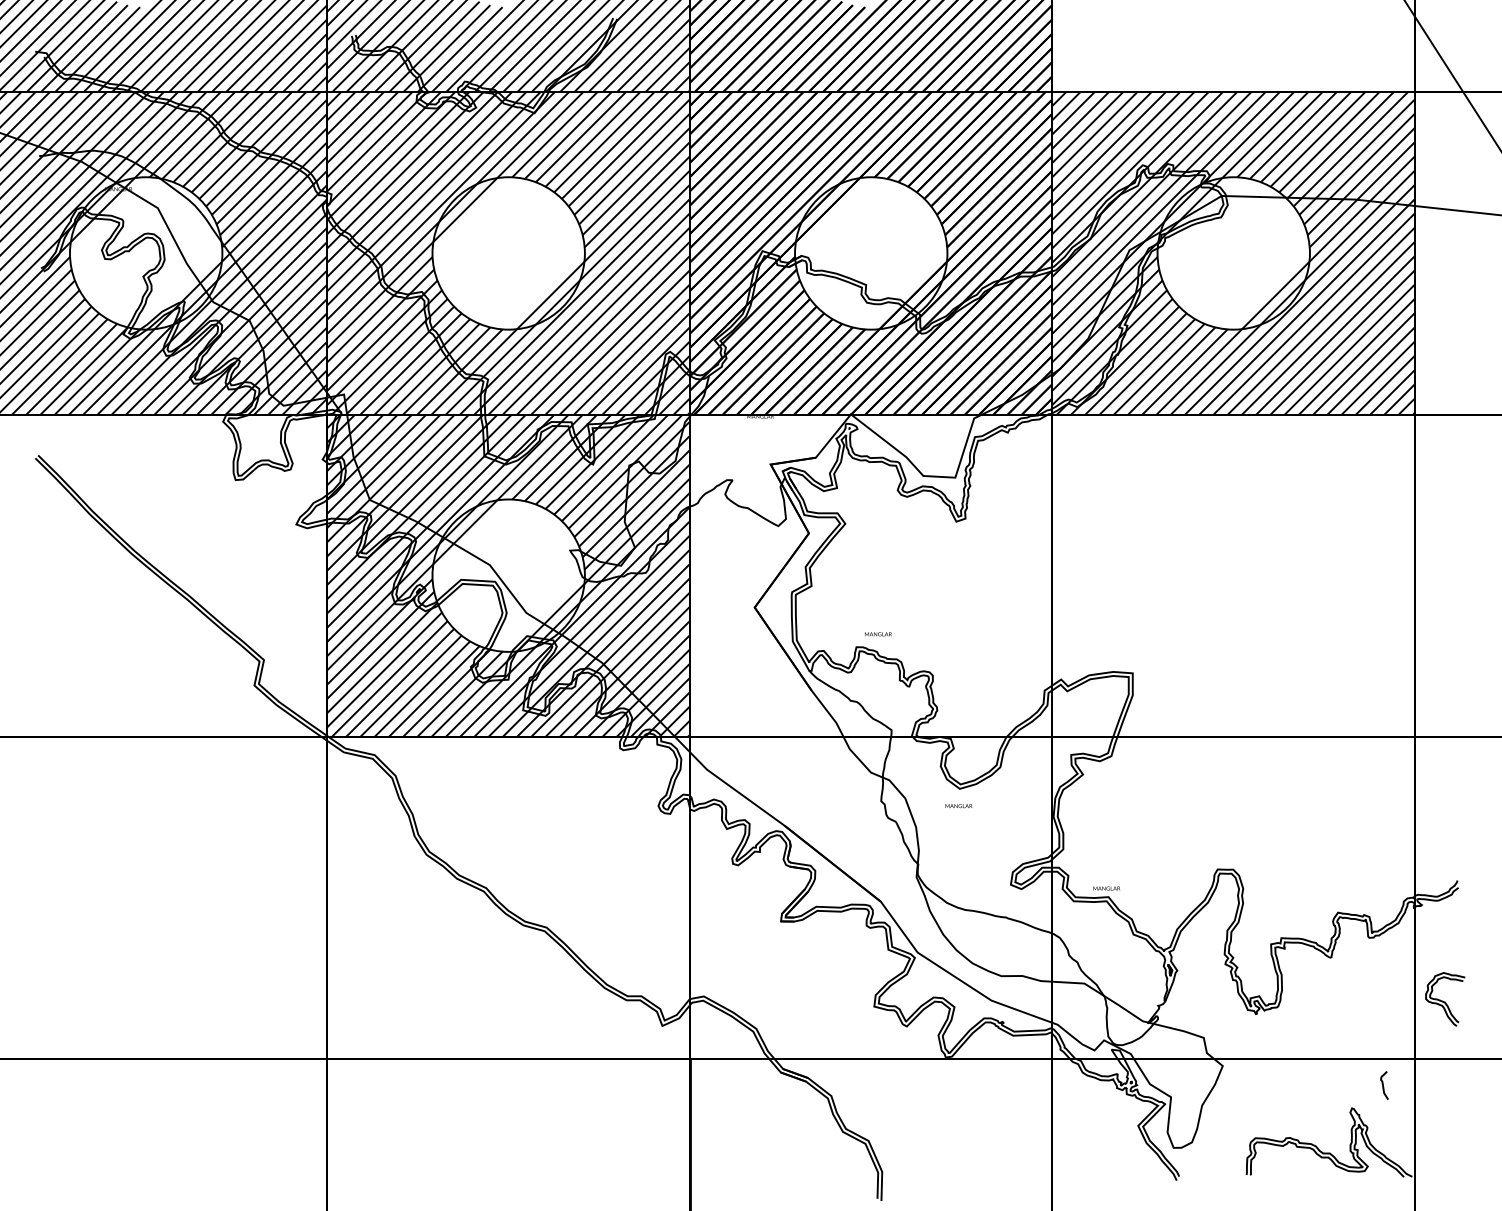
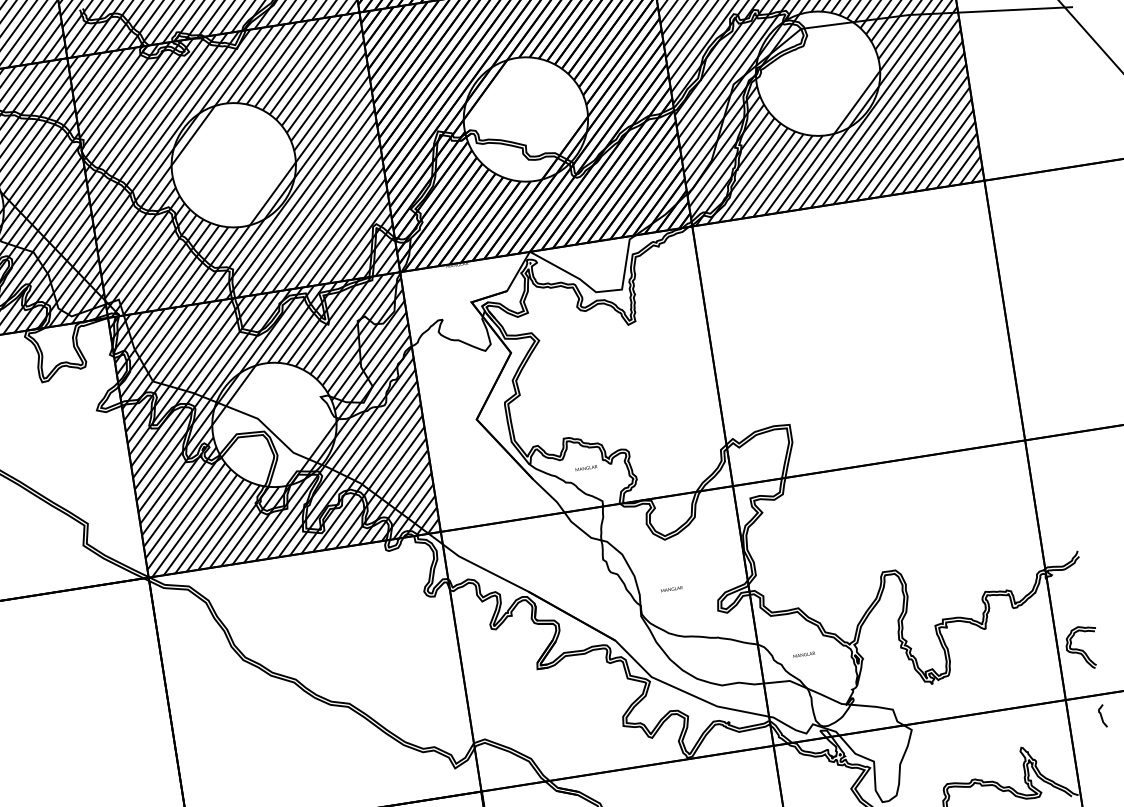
text: (878, 634) -> (586, 468), moved
text: (958, 806) -> (671, 589), moved
text: (1106, 888) -> (804, 654), moved
curve: (1383, 1085) -> (1101, 716), moved

